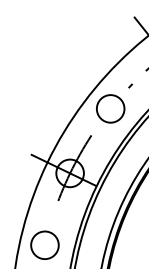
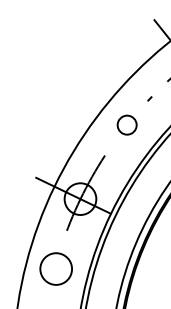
circle: (110, 108) -> (126, 124), size x0.6
circle: (44, 244) -> (55, 268), moved

